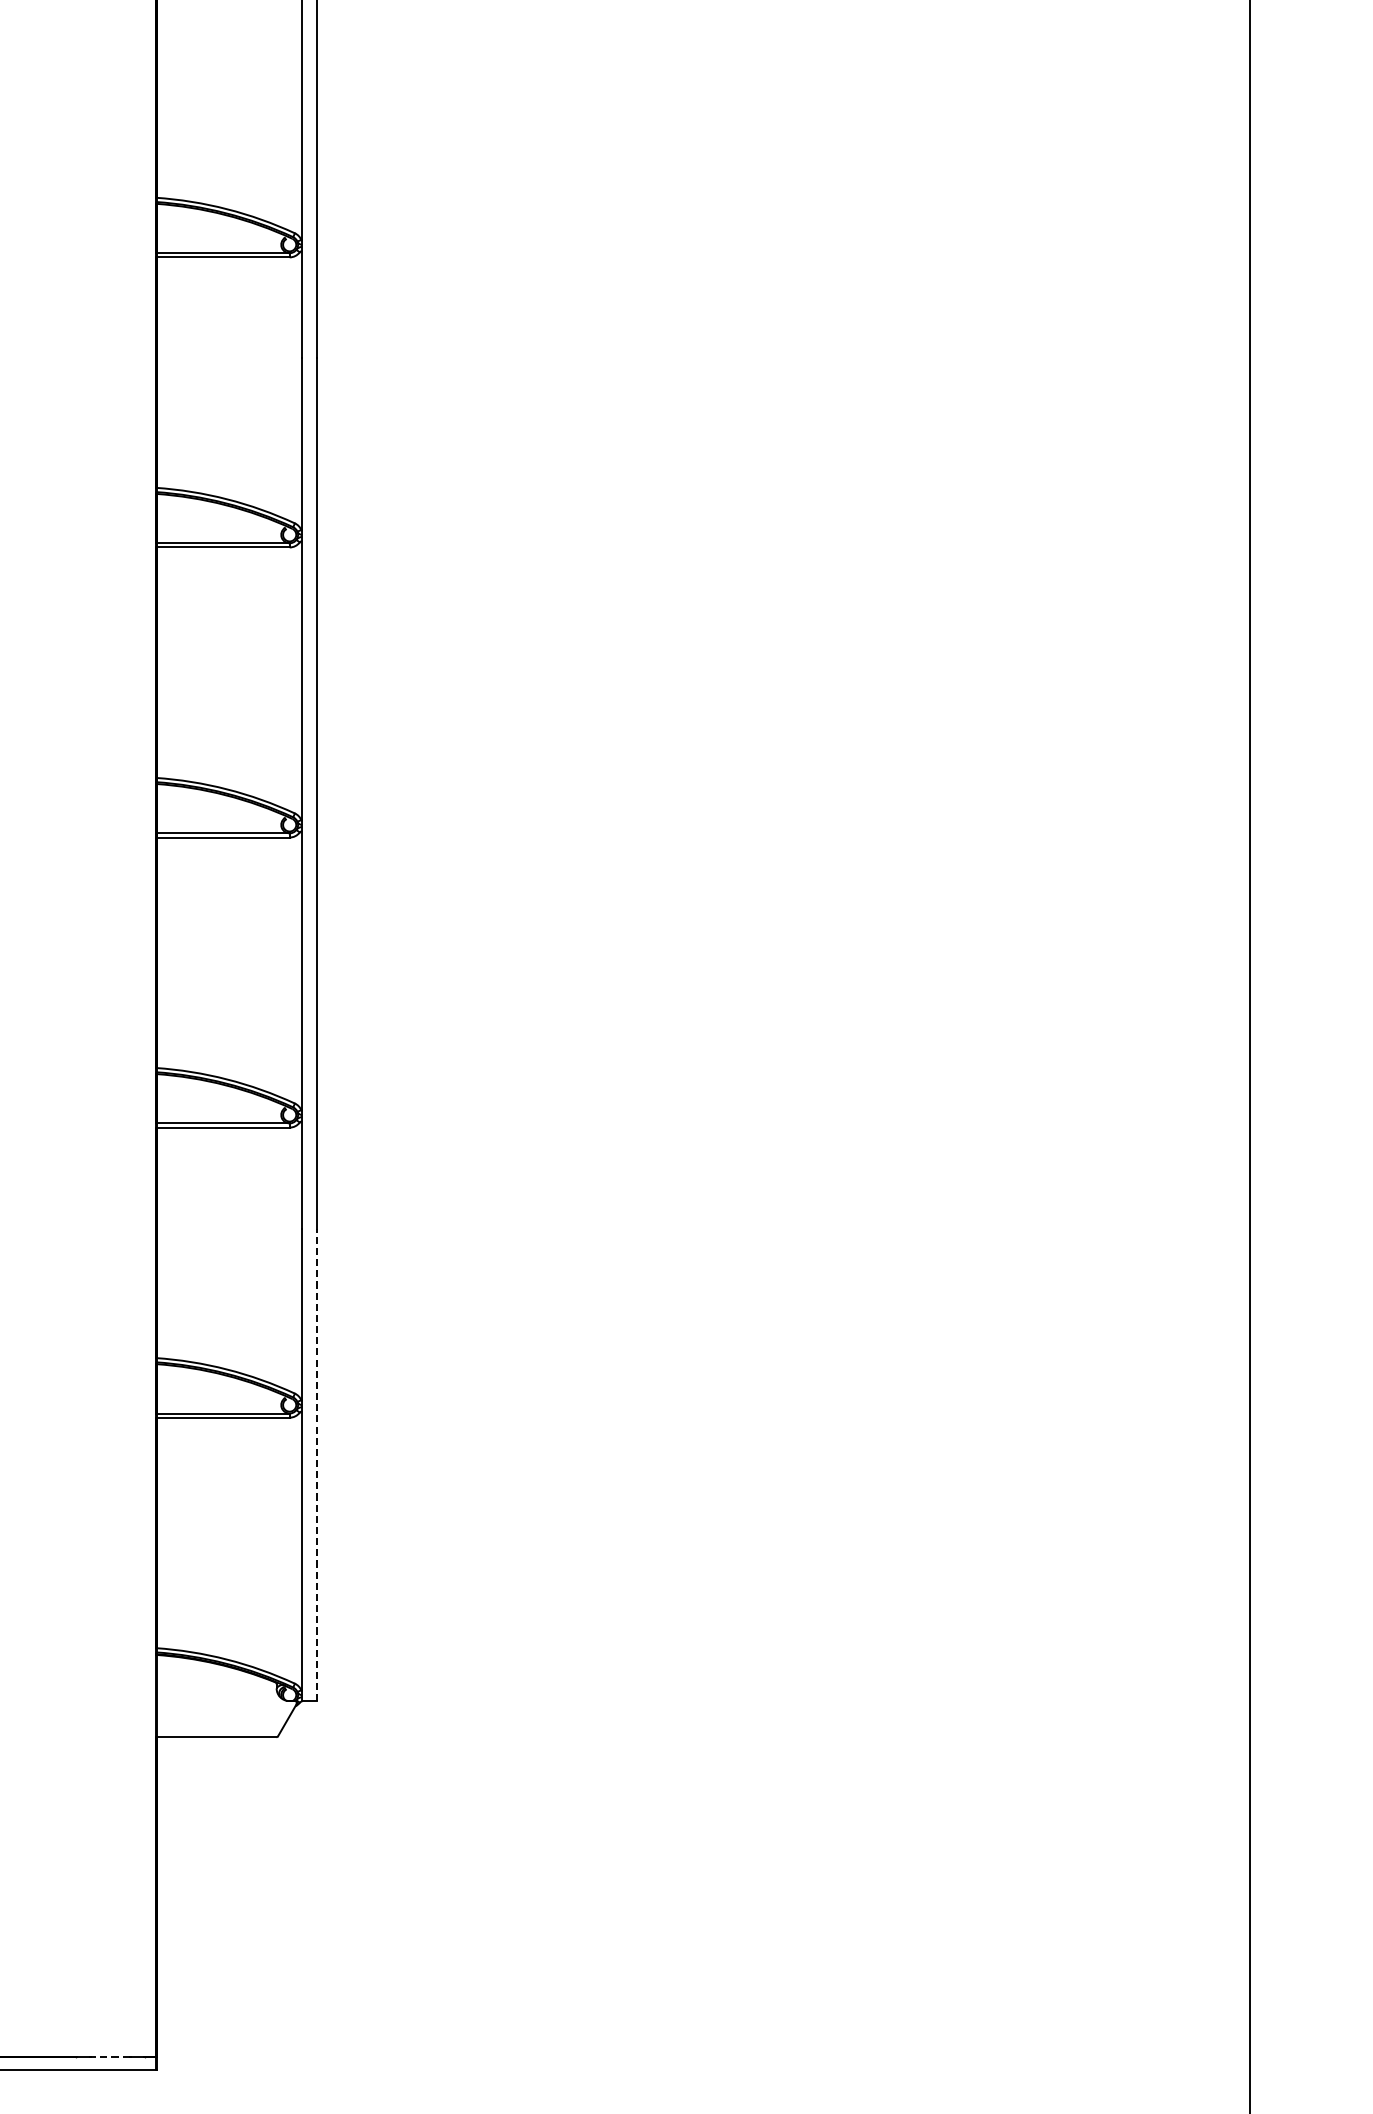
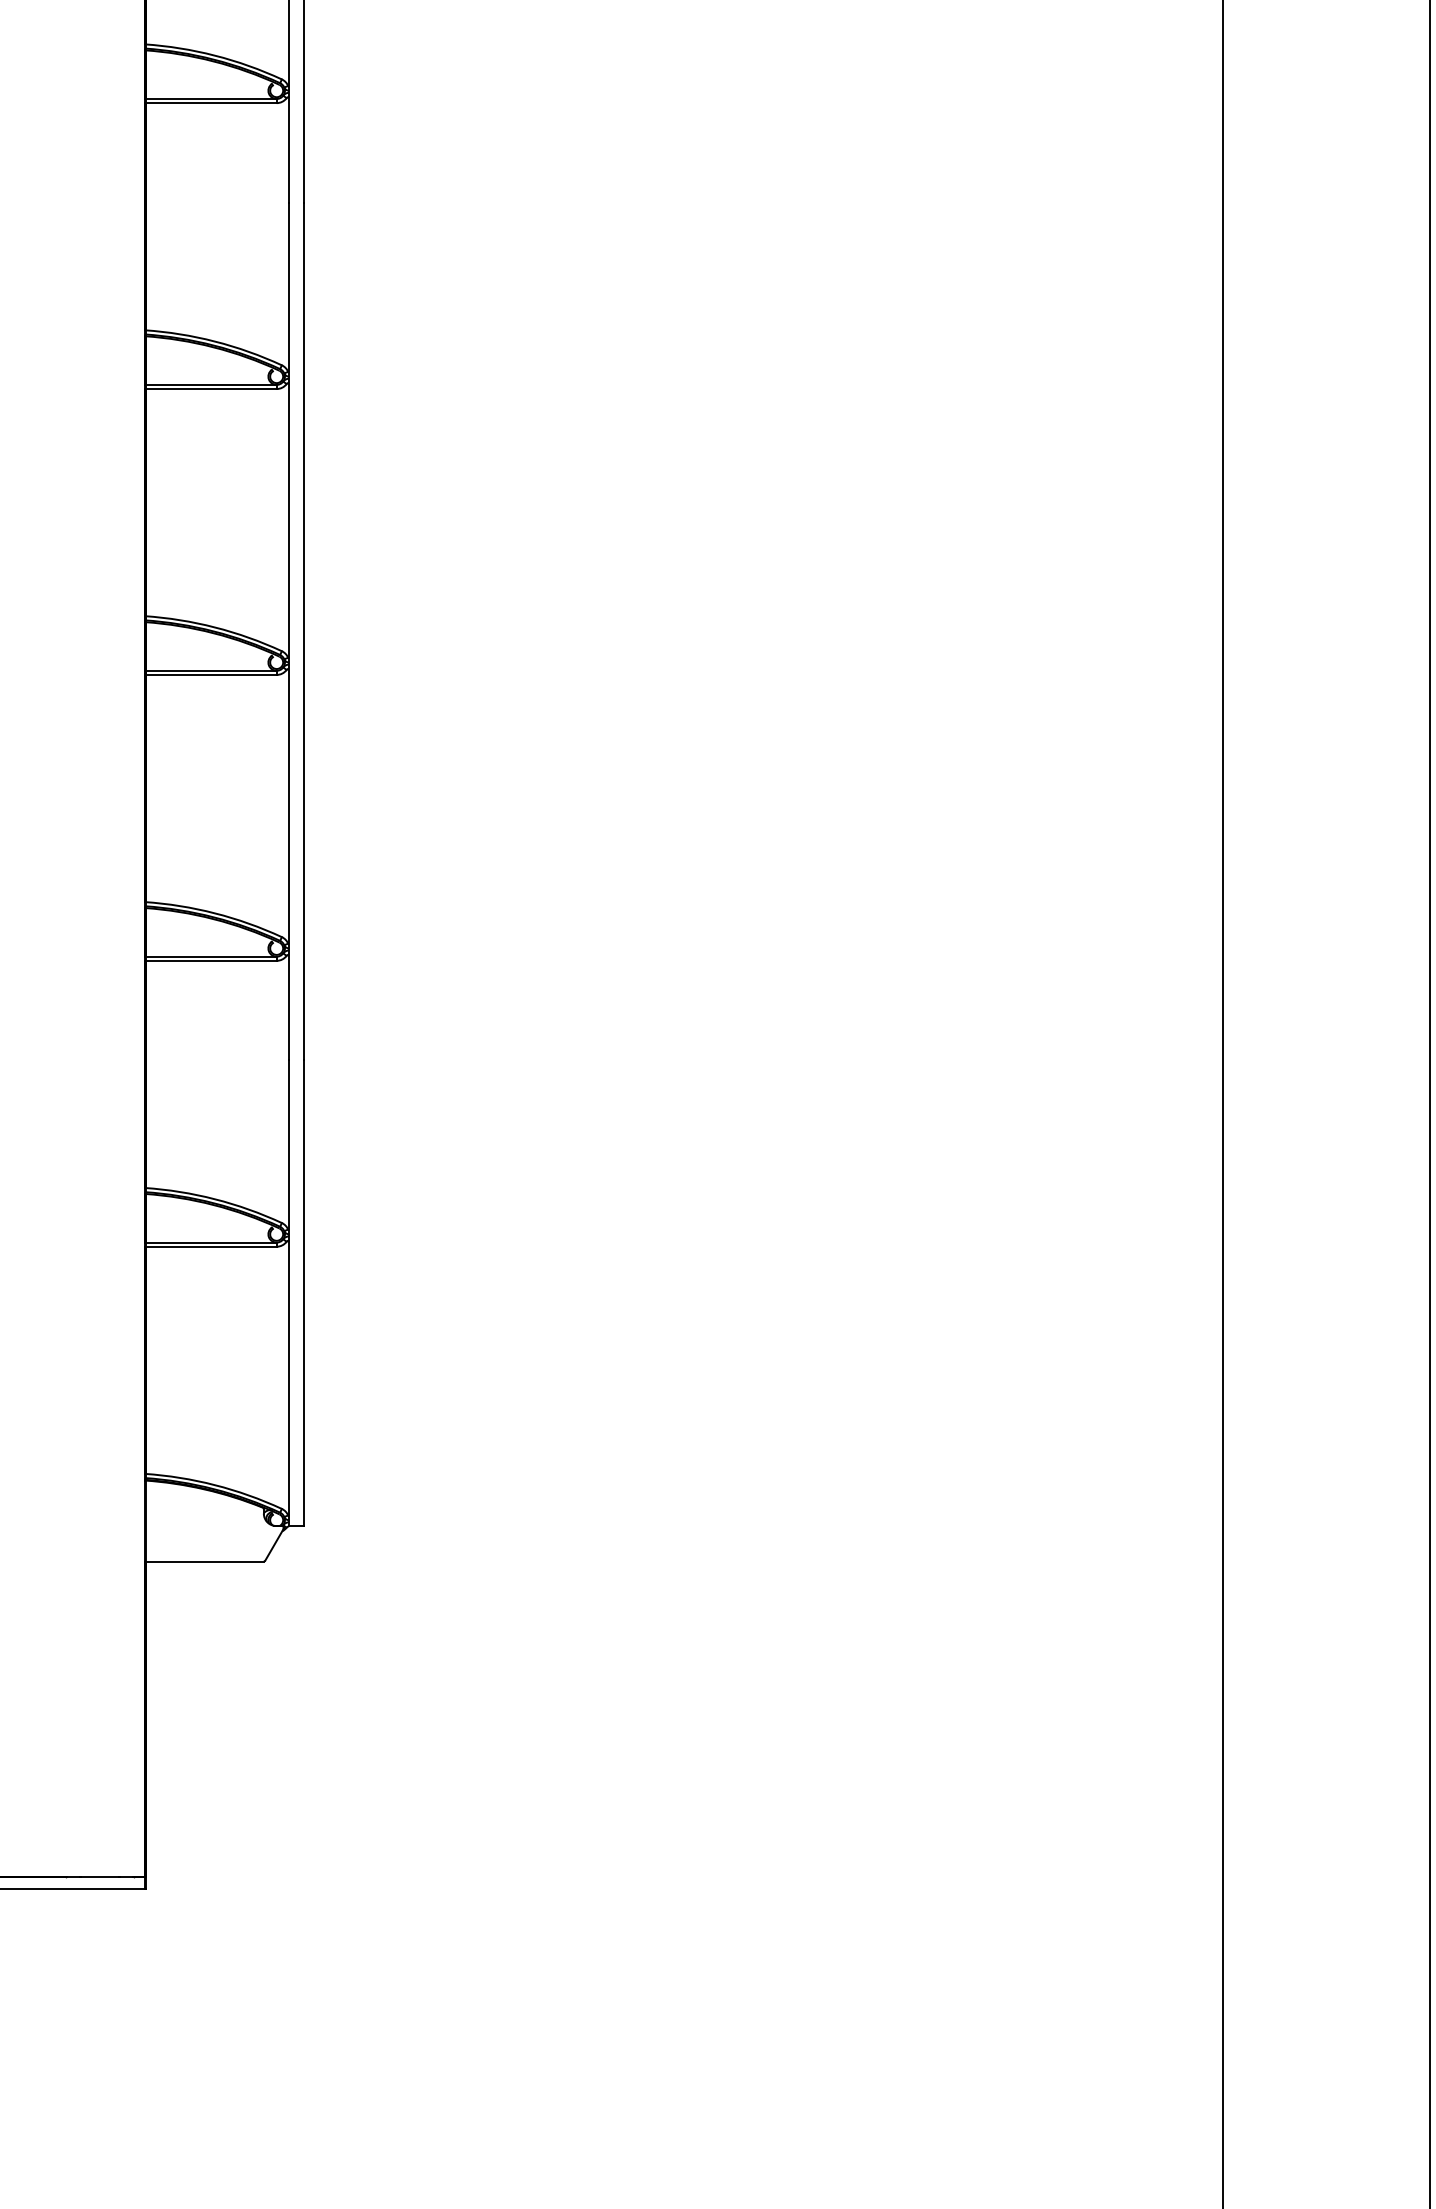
line: (317, 1464) -> (304, 1292), dashed -> solid
line: (110, 2057) -> (100, 1877), dashed -> solid

